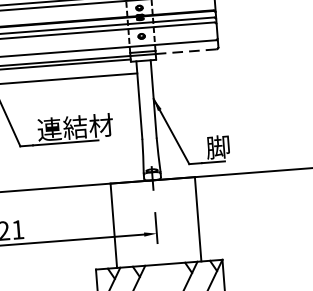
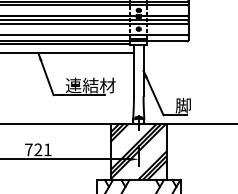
line: (186, 51) -> (167, 41), dashed -> solid
hatch: (155, 221) -> (138, 151), added

